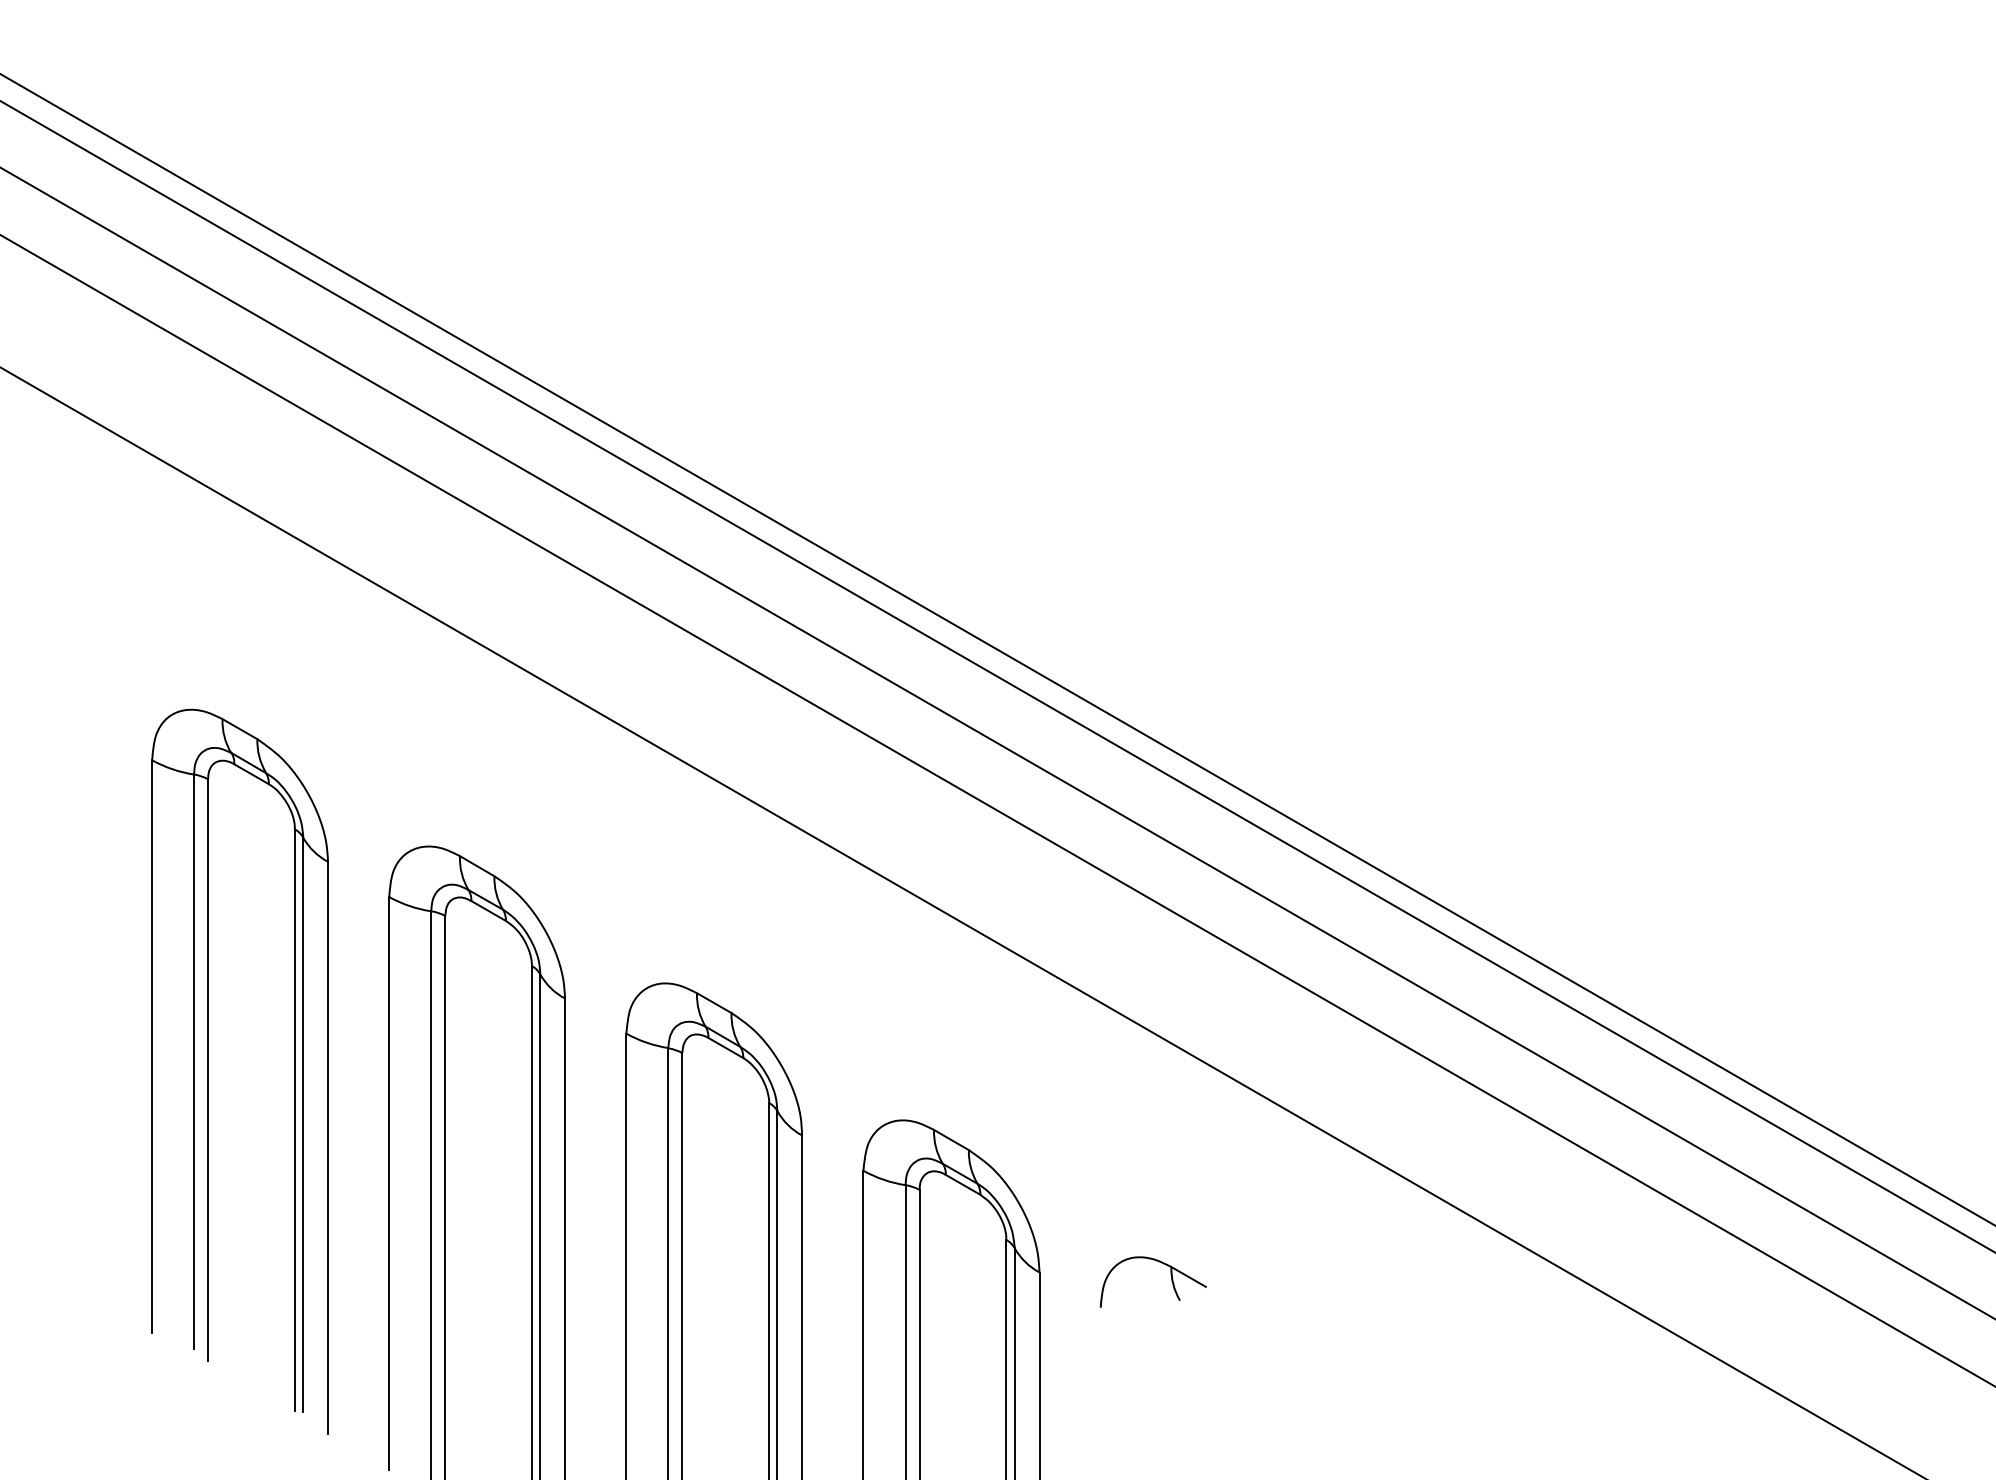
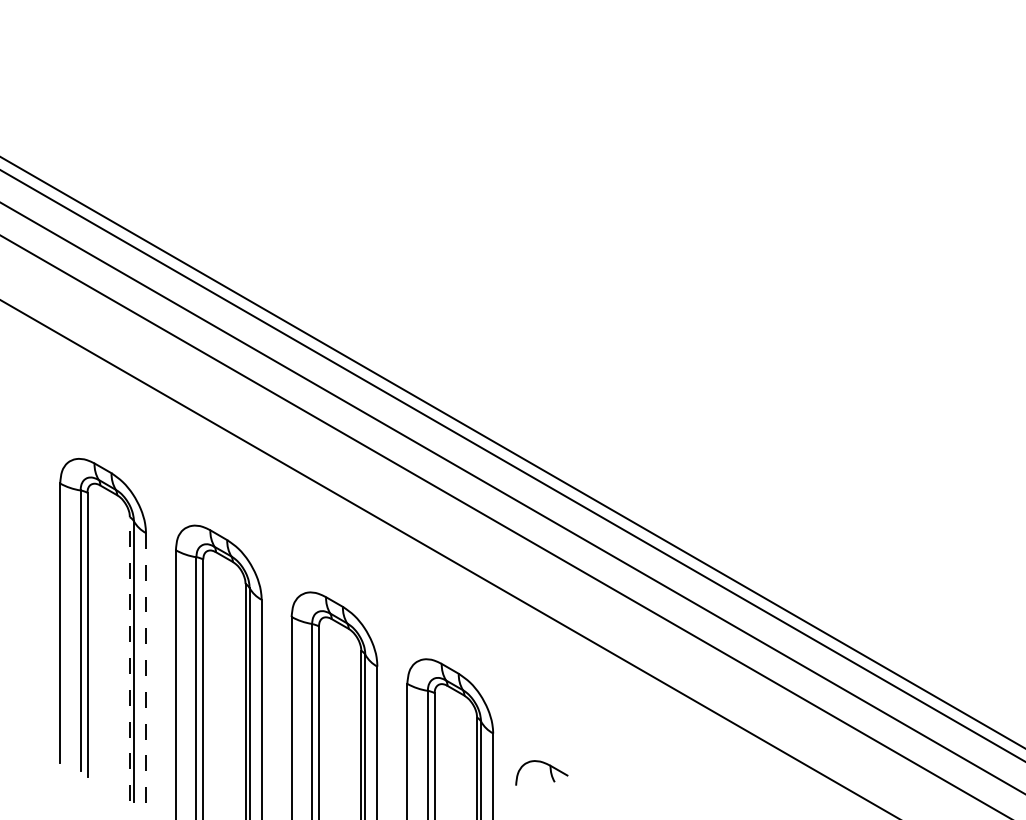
line: (294, 1120) -> (129, 659), solid -> dashed
line: (328, 1147) -> (146, 672), solid -> dashed
part: (1169, 1274) -> (549, 769), moved

